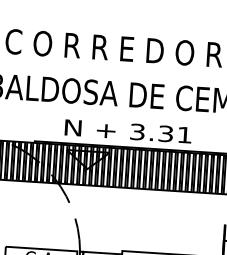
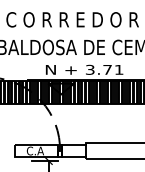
text: (165, 133) -> (107, 69), 3.31 -> 3.71

